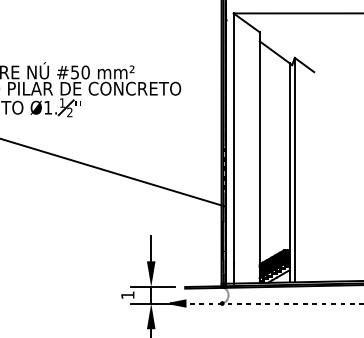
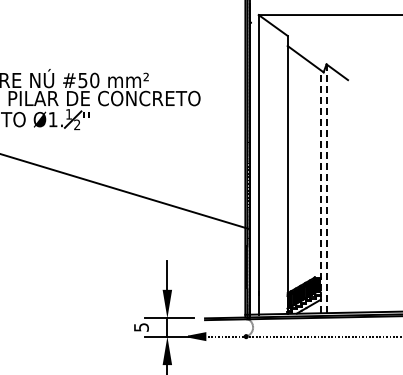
line: (294, 169) -> (326, 188), solid -> dashed
line: (289, 172) -> (320, 191), solid -> dashed
text: (127, 295) -> (141, 327), 1 -> 5

